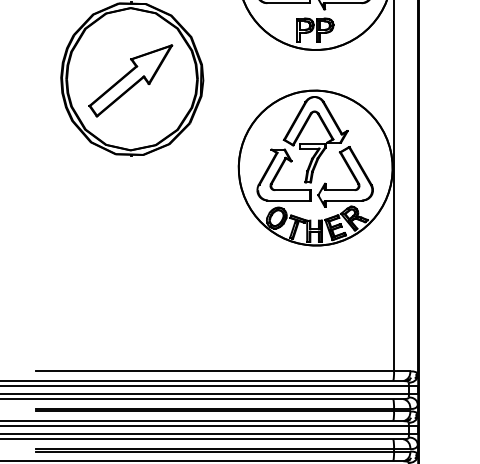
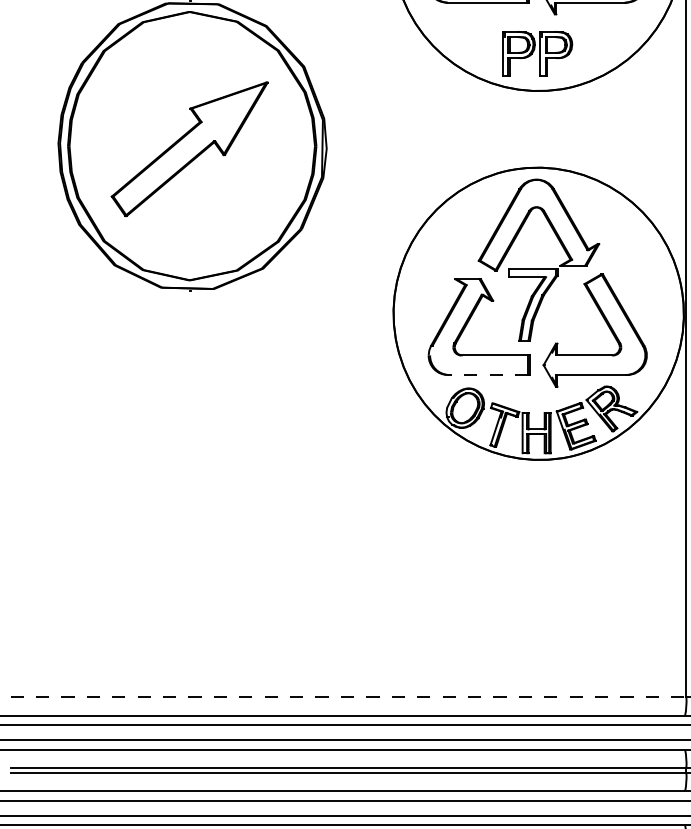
line: (288, 200) -> (487, 374), solid -> dashed
line: (215, 371) -> (349, 697), solid -> dashed

